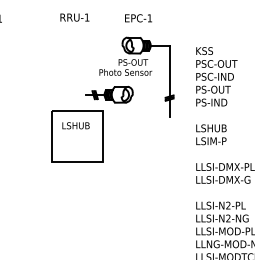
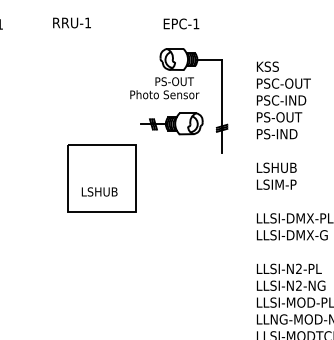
text: (74, 17) -> (71, 22), moved
part: (109, 94) -> (172, 123), moved
text: (75, 125) -> (98, 191), moved

